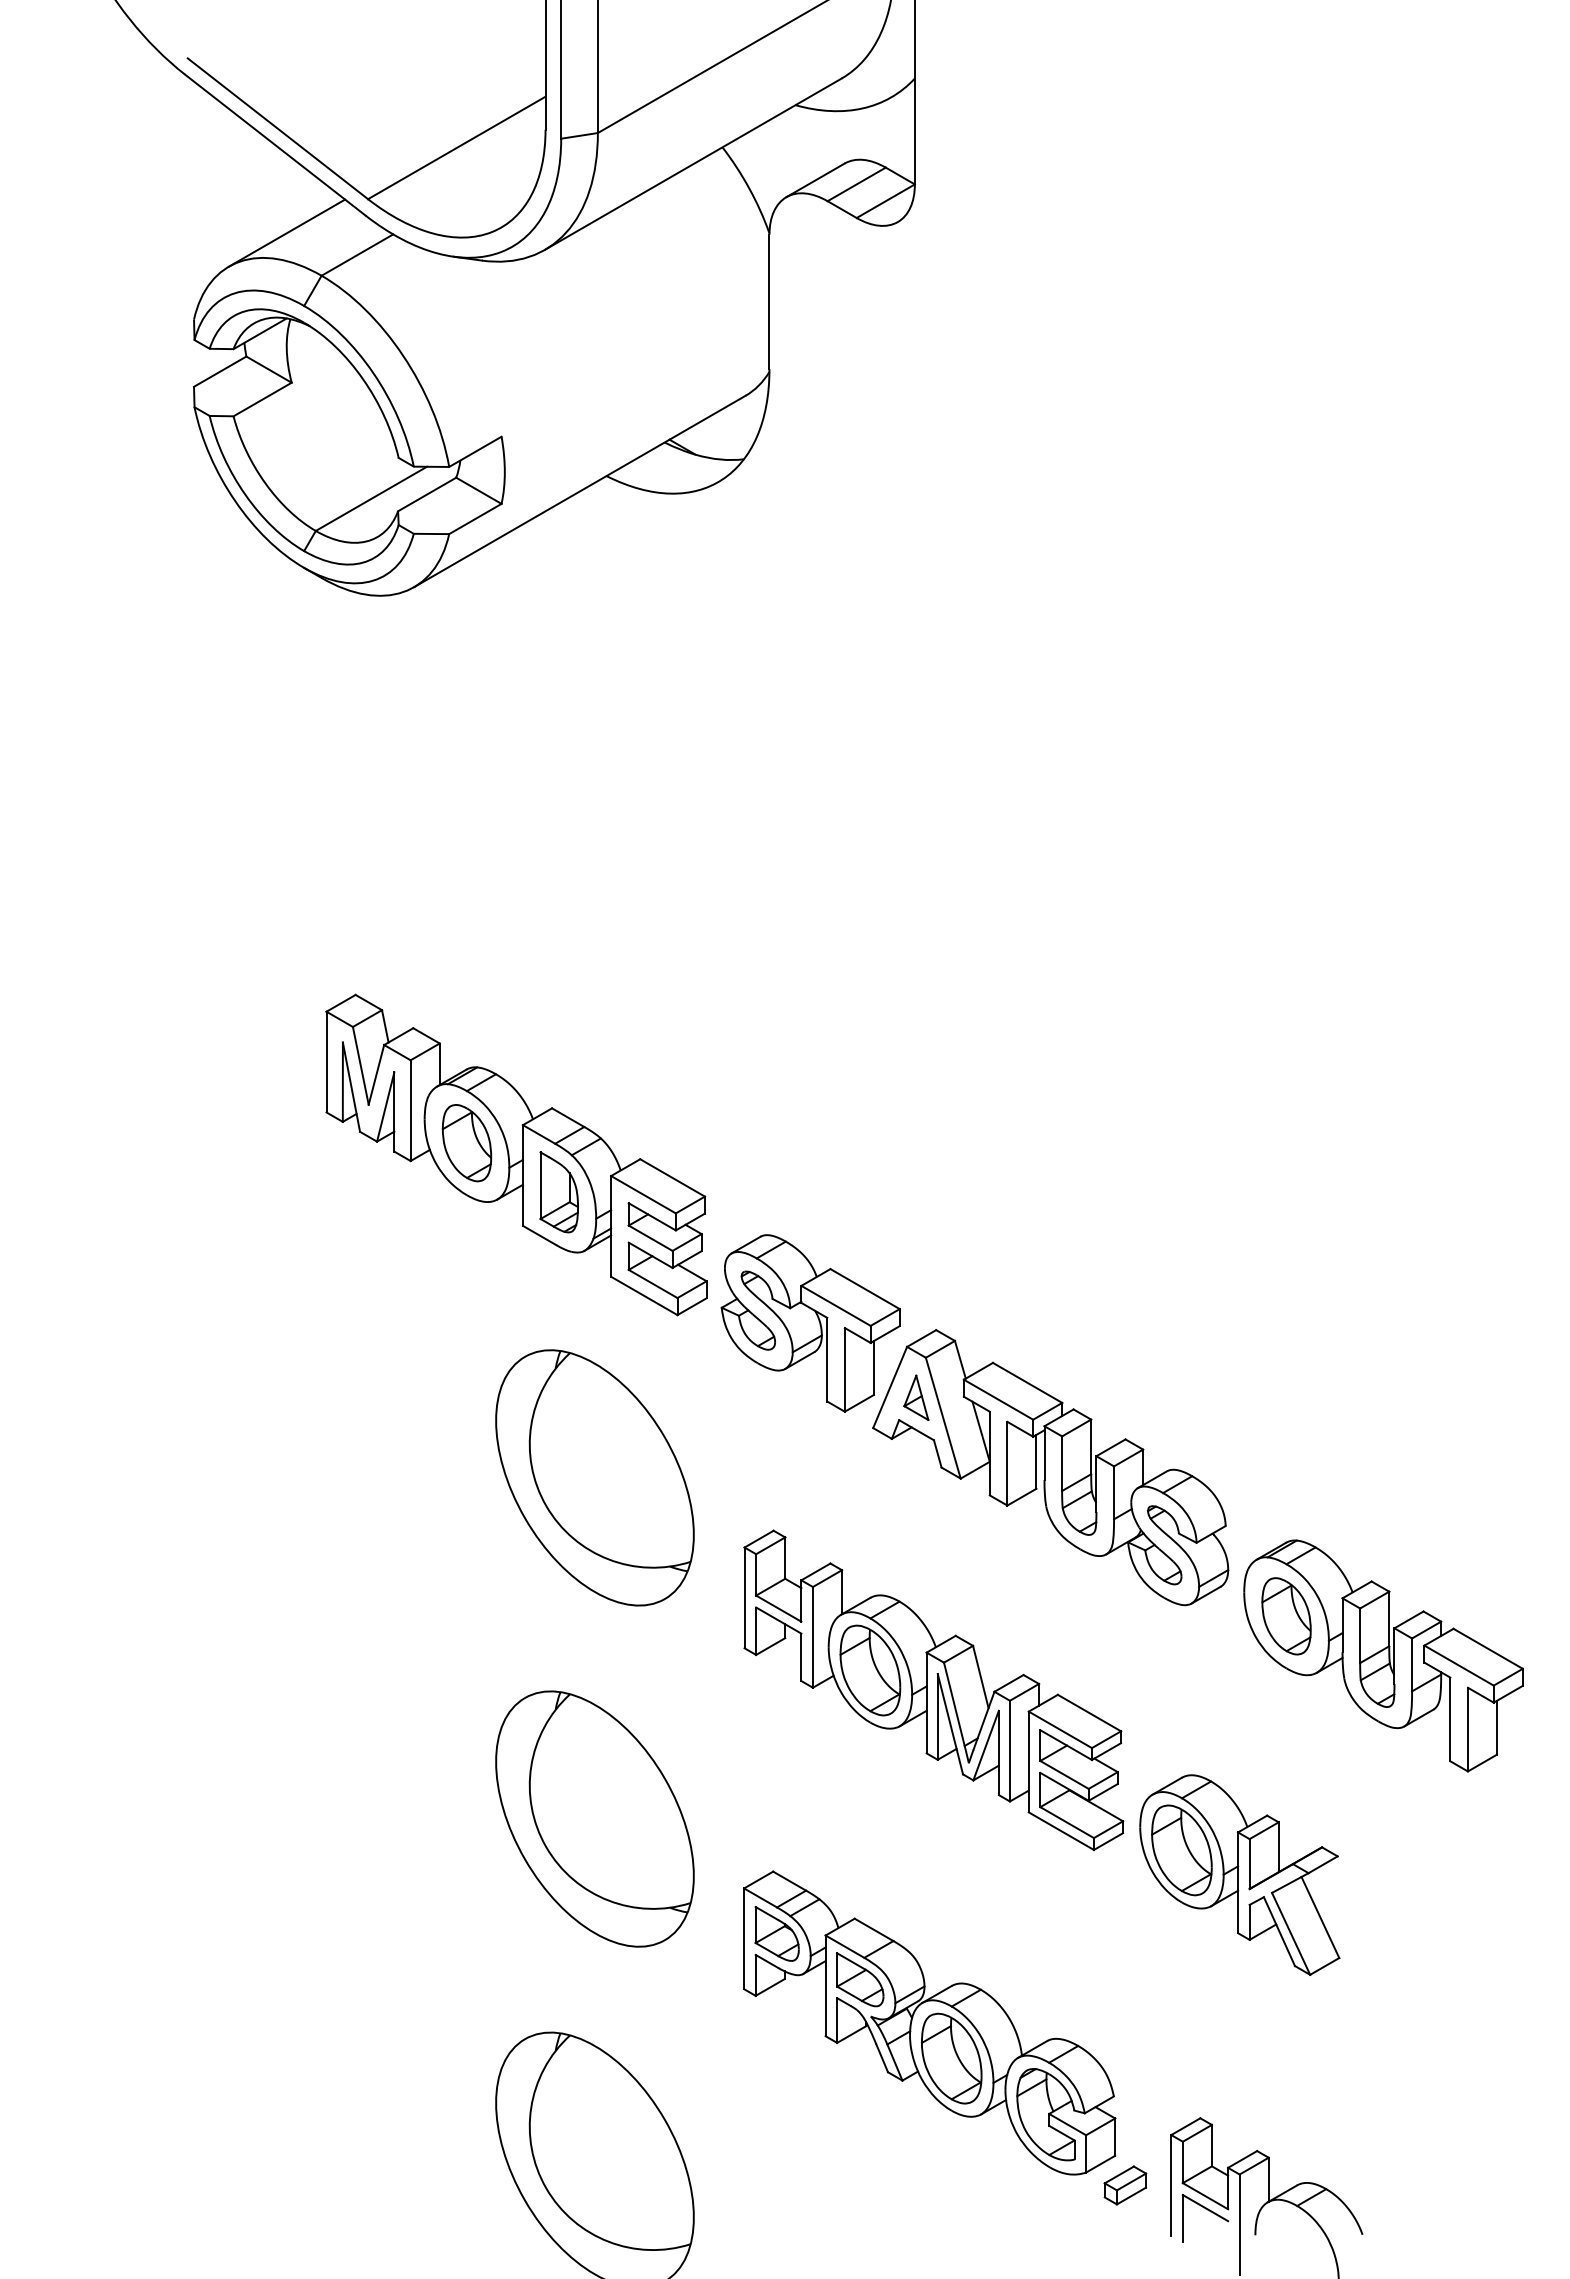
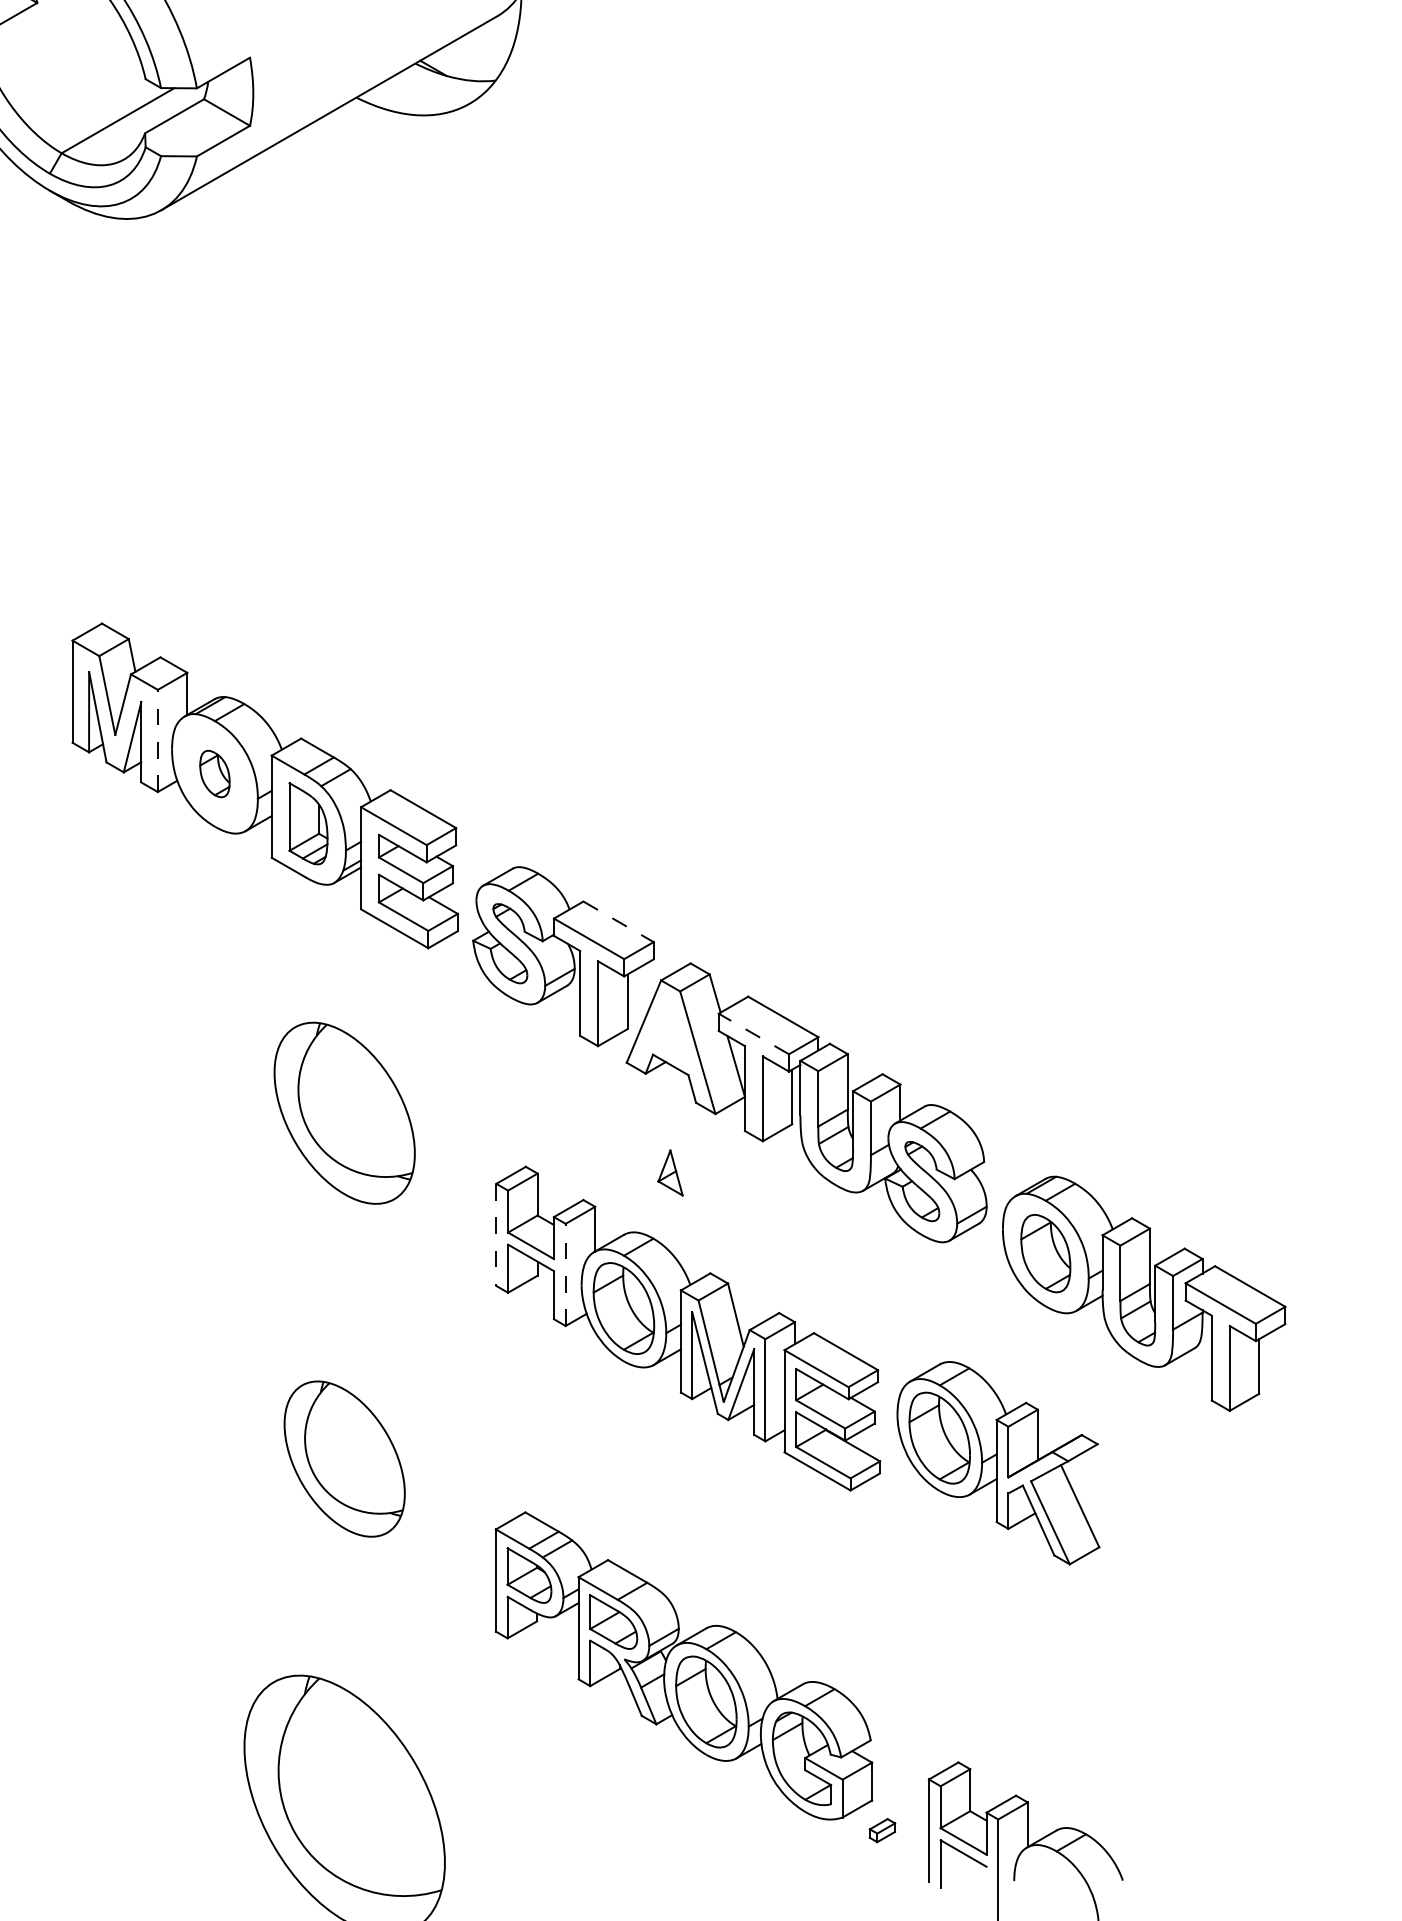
line: (410, 1110) -> (157, 740), solid -> dashed
part: (466, 1143) -> (214, 774), size x0.6
line: (865, 1289) -> (618, 922), solid -> dashed
part: (916, 1397) -> (670, 1172), moved
line: (998, 1399) -> (753, 1033), solid -> dashed
part: (594, 1477) -> (344, 1112), size x0.7
line: (744, 1598) -> (496, 1235), solid -> dashed
line: (812, 1636) -> (565, 1274), solid -> dashed
part: (594, 1818) -> (344, 1458), size x0.6
part: (1239, 1874) -> (998, 1462), moved
part: (1125, 2185) -> (882, 1830), size x0.6

